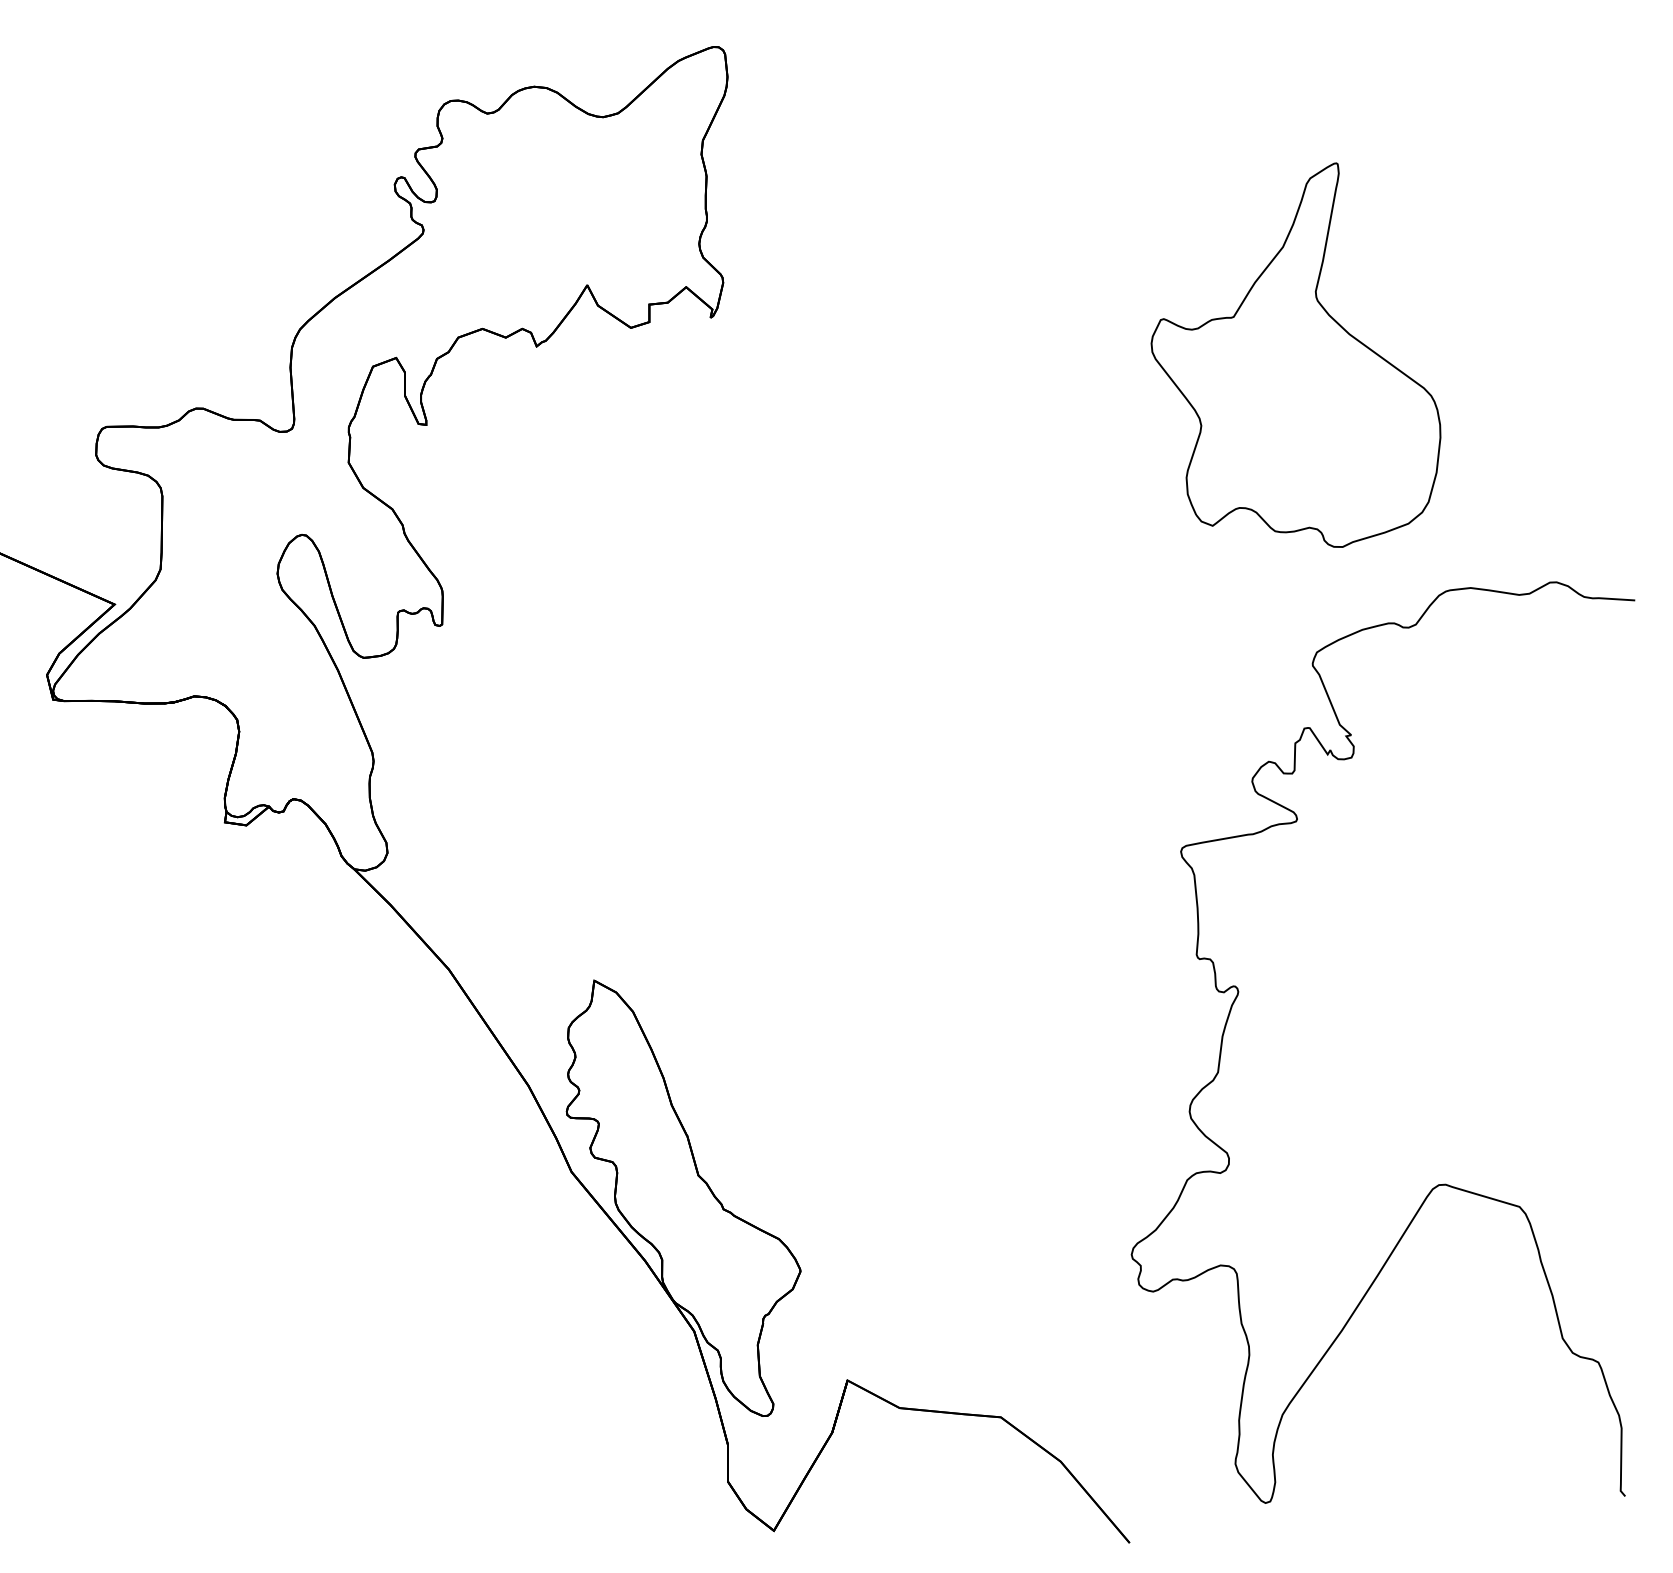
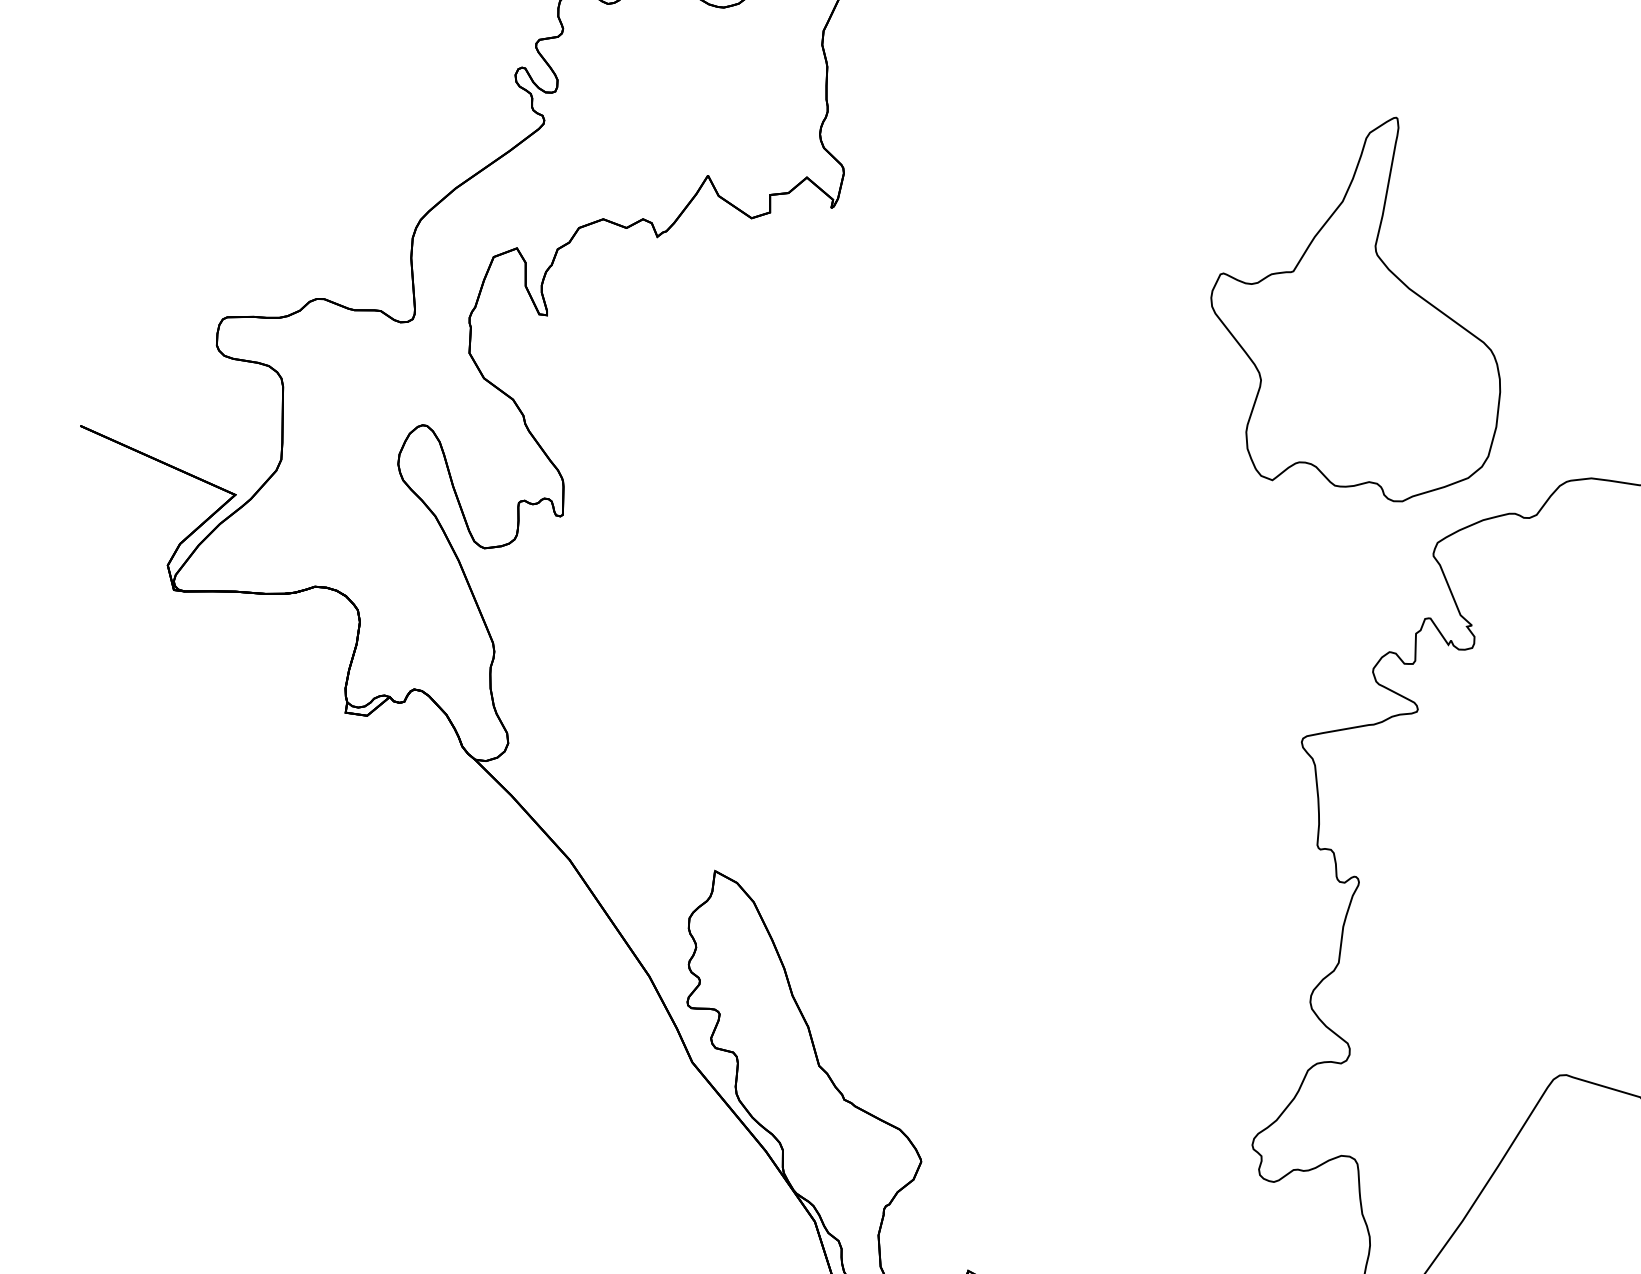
part: (1295, 354) -> (1355, 308), moved

